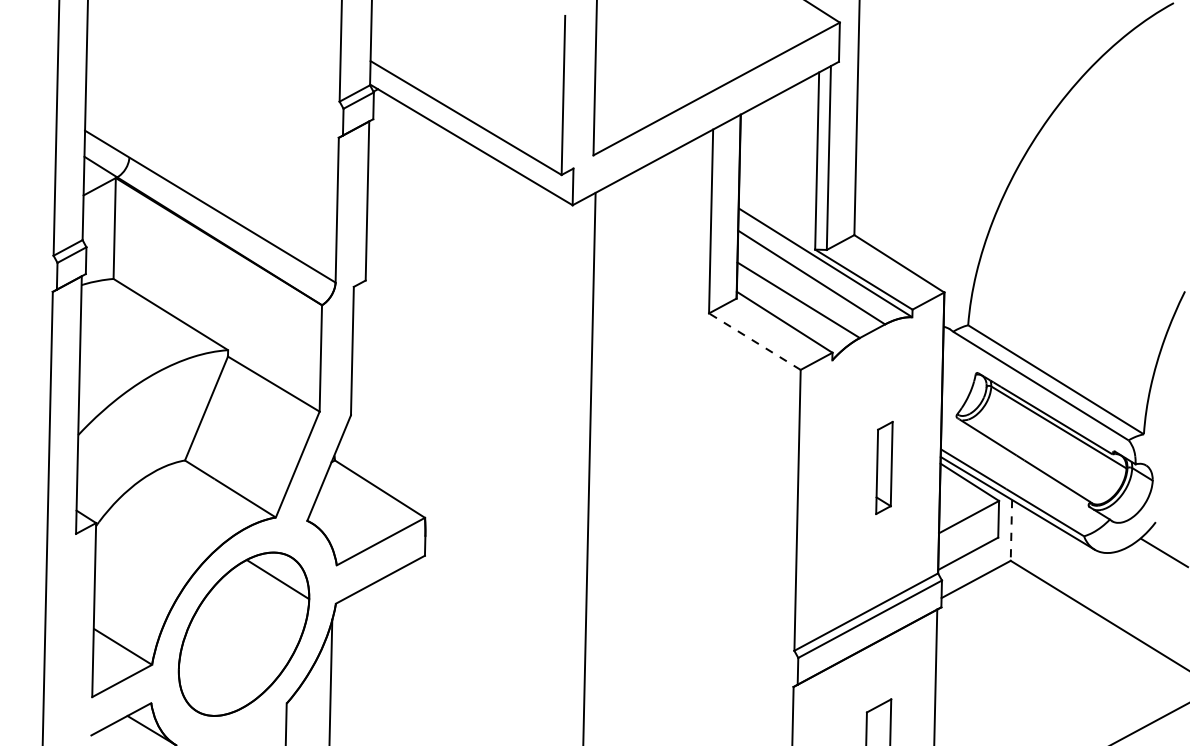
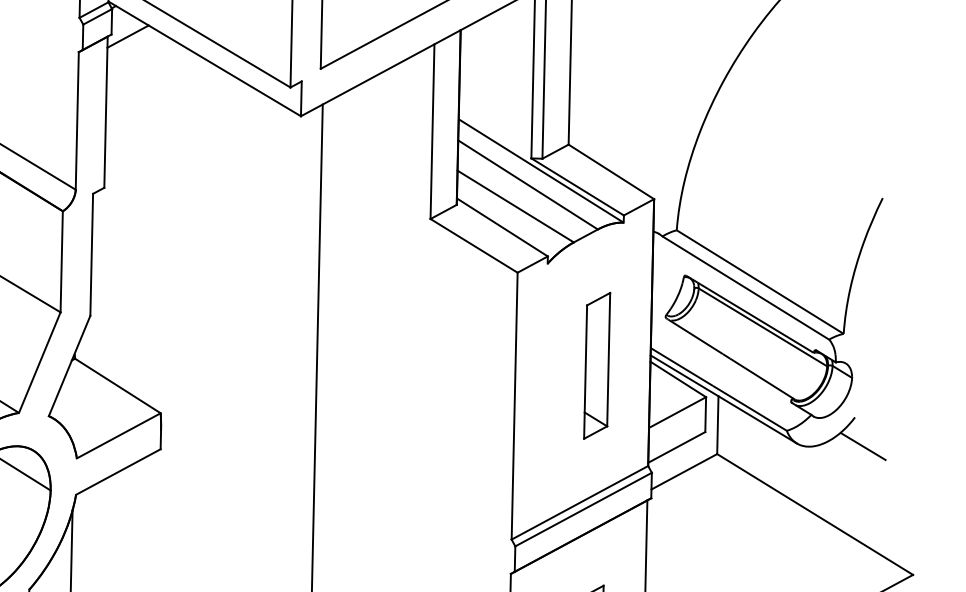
line: (390, 121) -> (127, 36), added
line: (754, 341) -> (473, 245), dashed -> solid
part: (884, 467) -> (597, 365), size x1.67
line: (1011, 530) -> (717, 425), dashed -> solid

